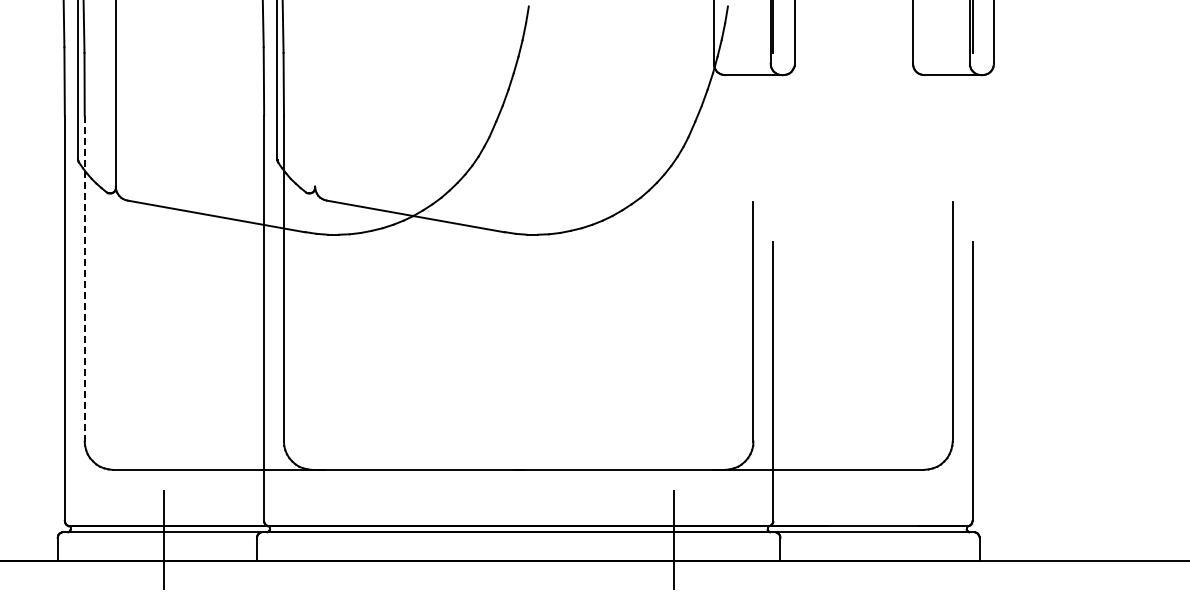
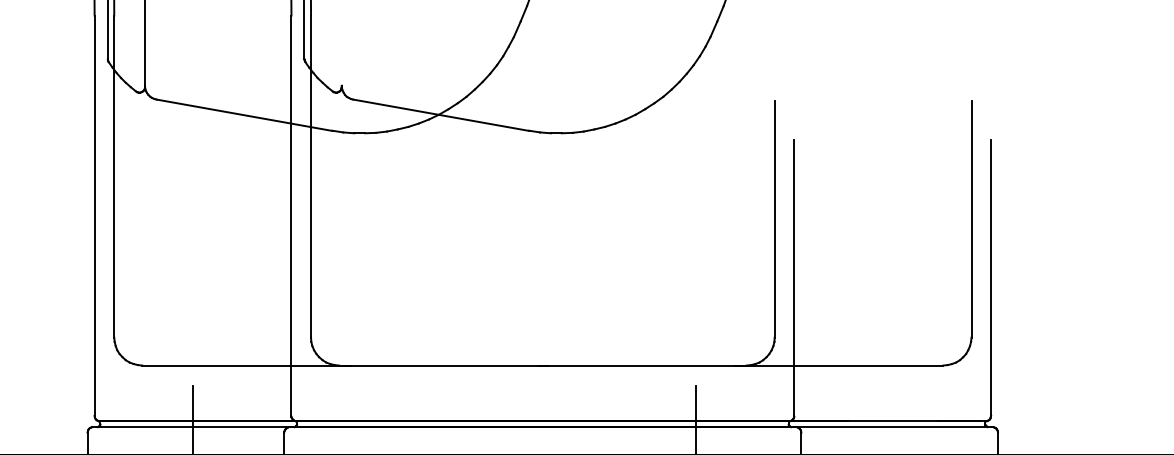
line: (84, 279) -> (114, 177), dashed -> solid

